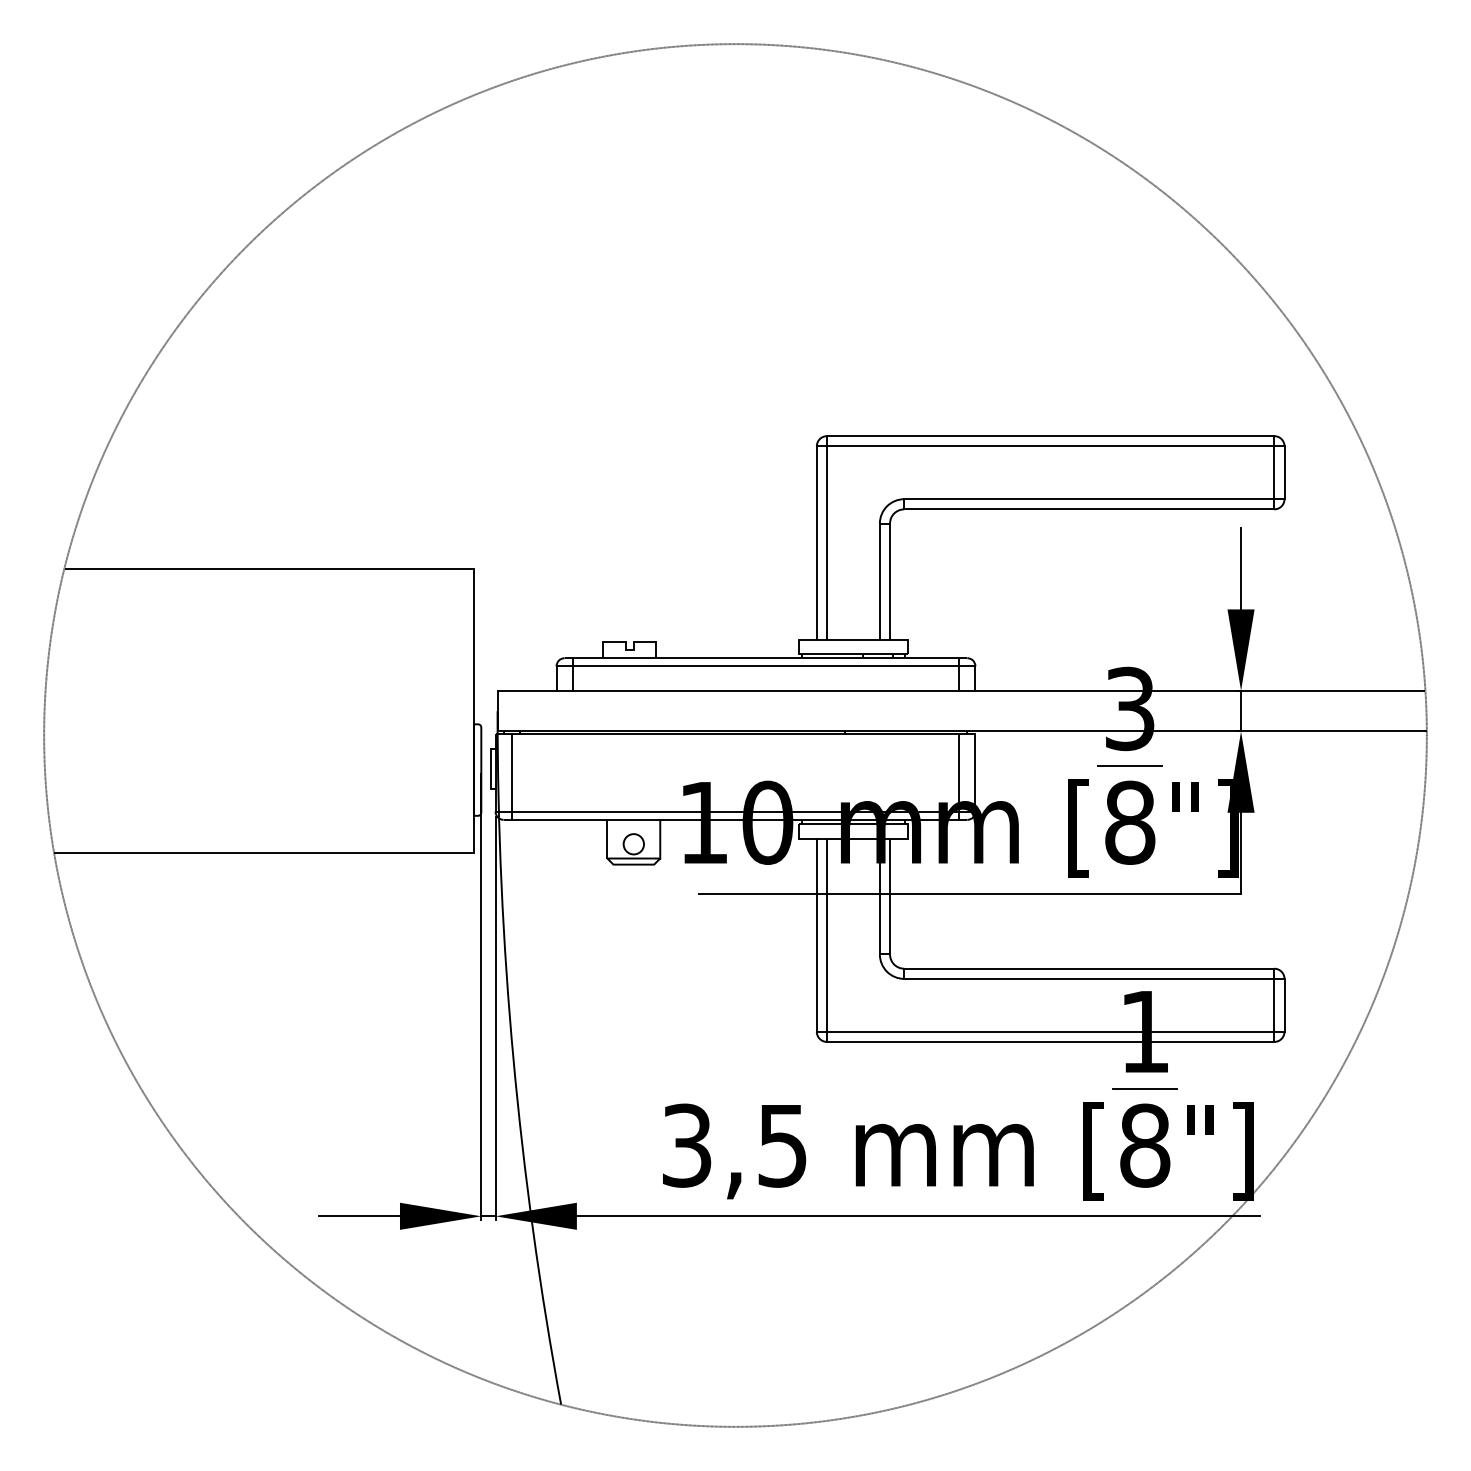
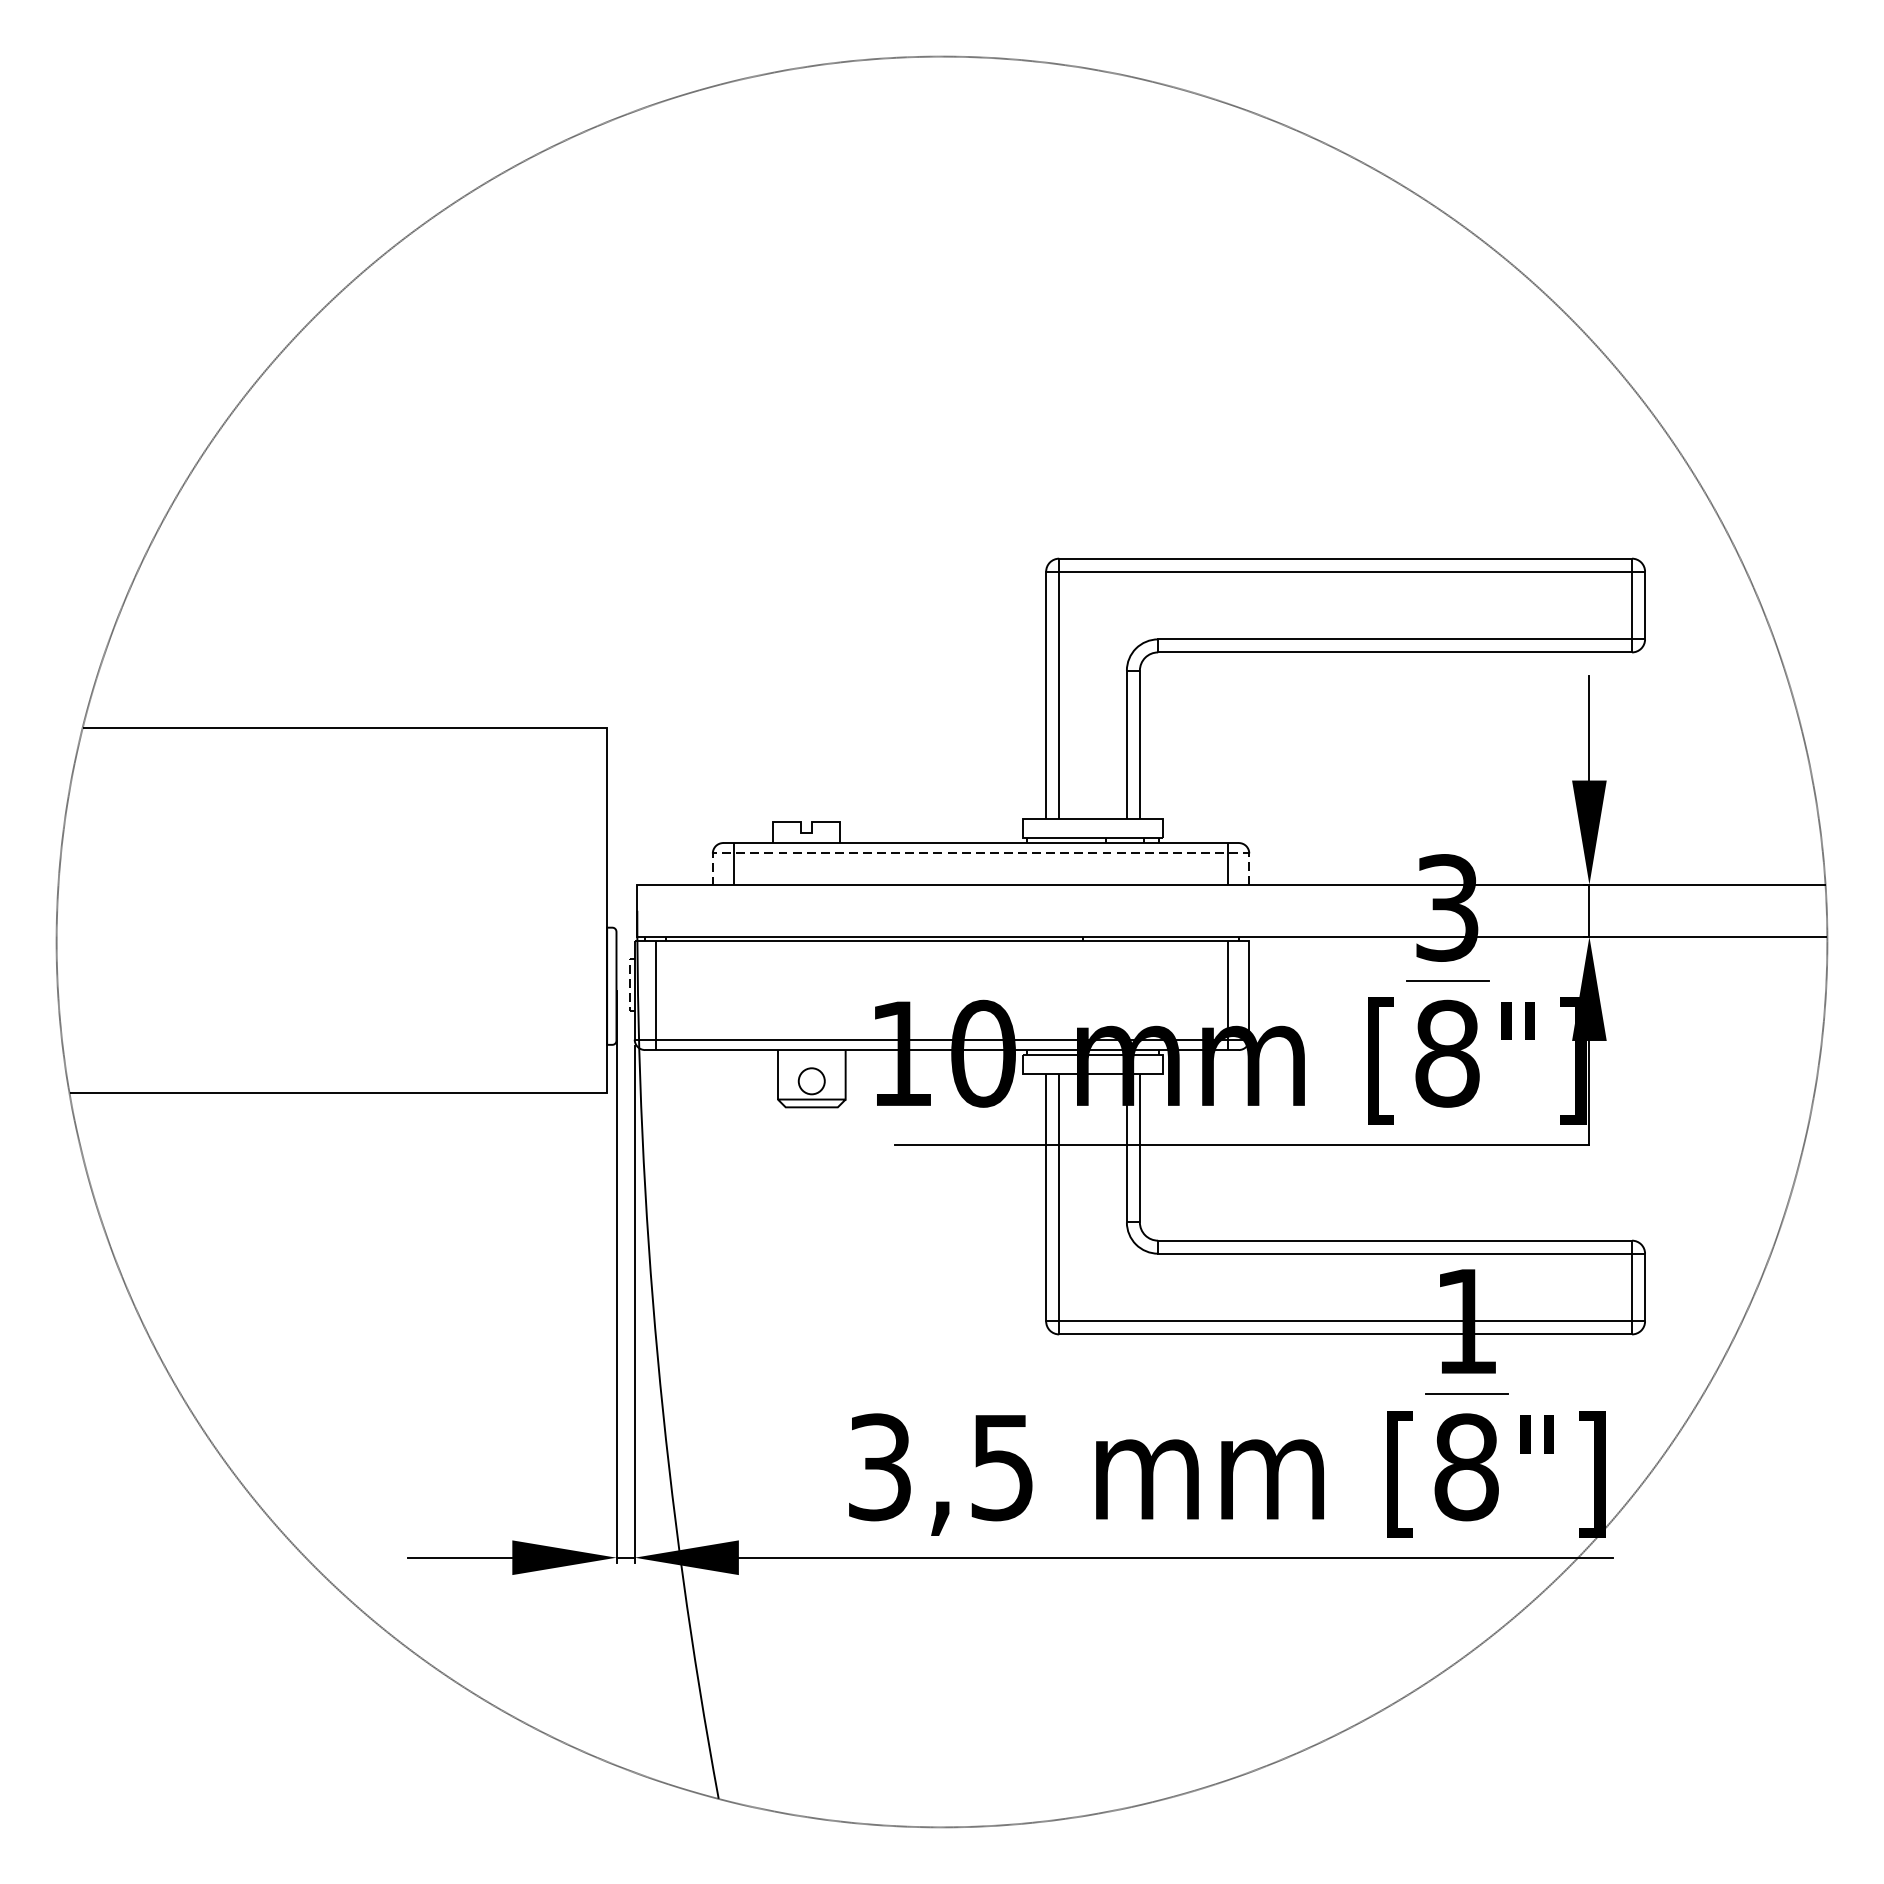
line: (765, 666) -> (980, 853), solid -> dashed
line: (491, 768) -> (629, 984), solid -> dashed

